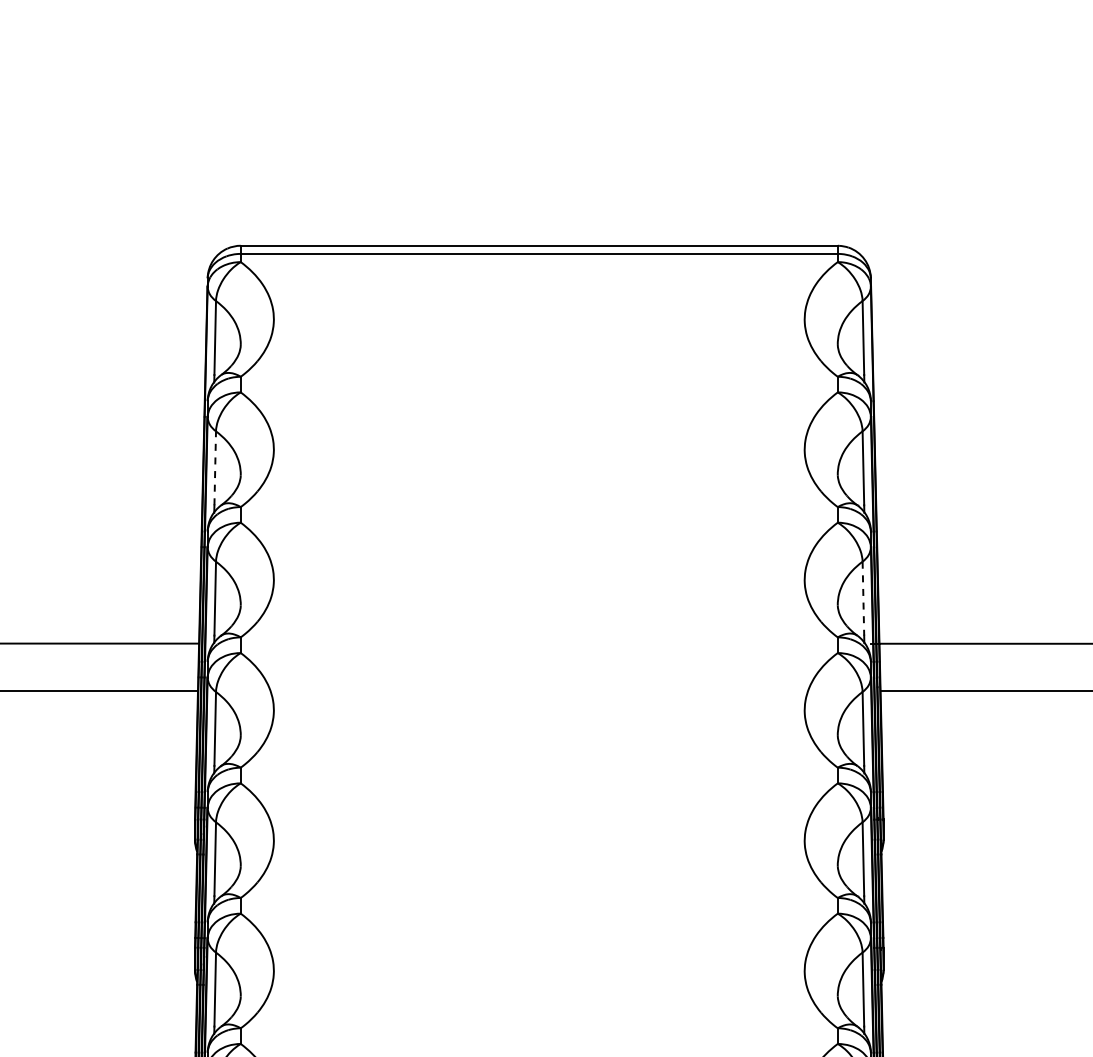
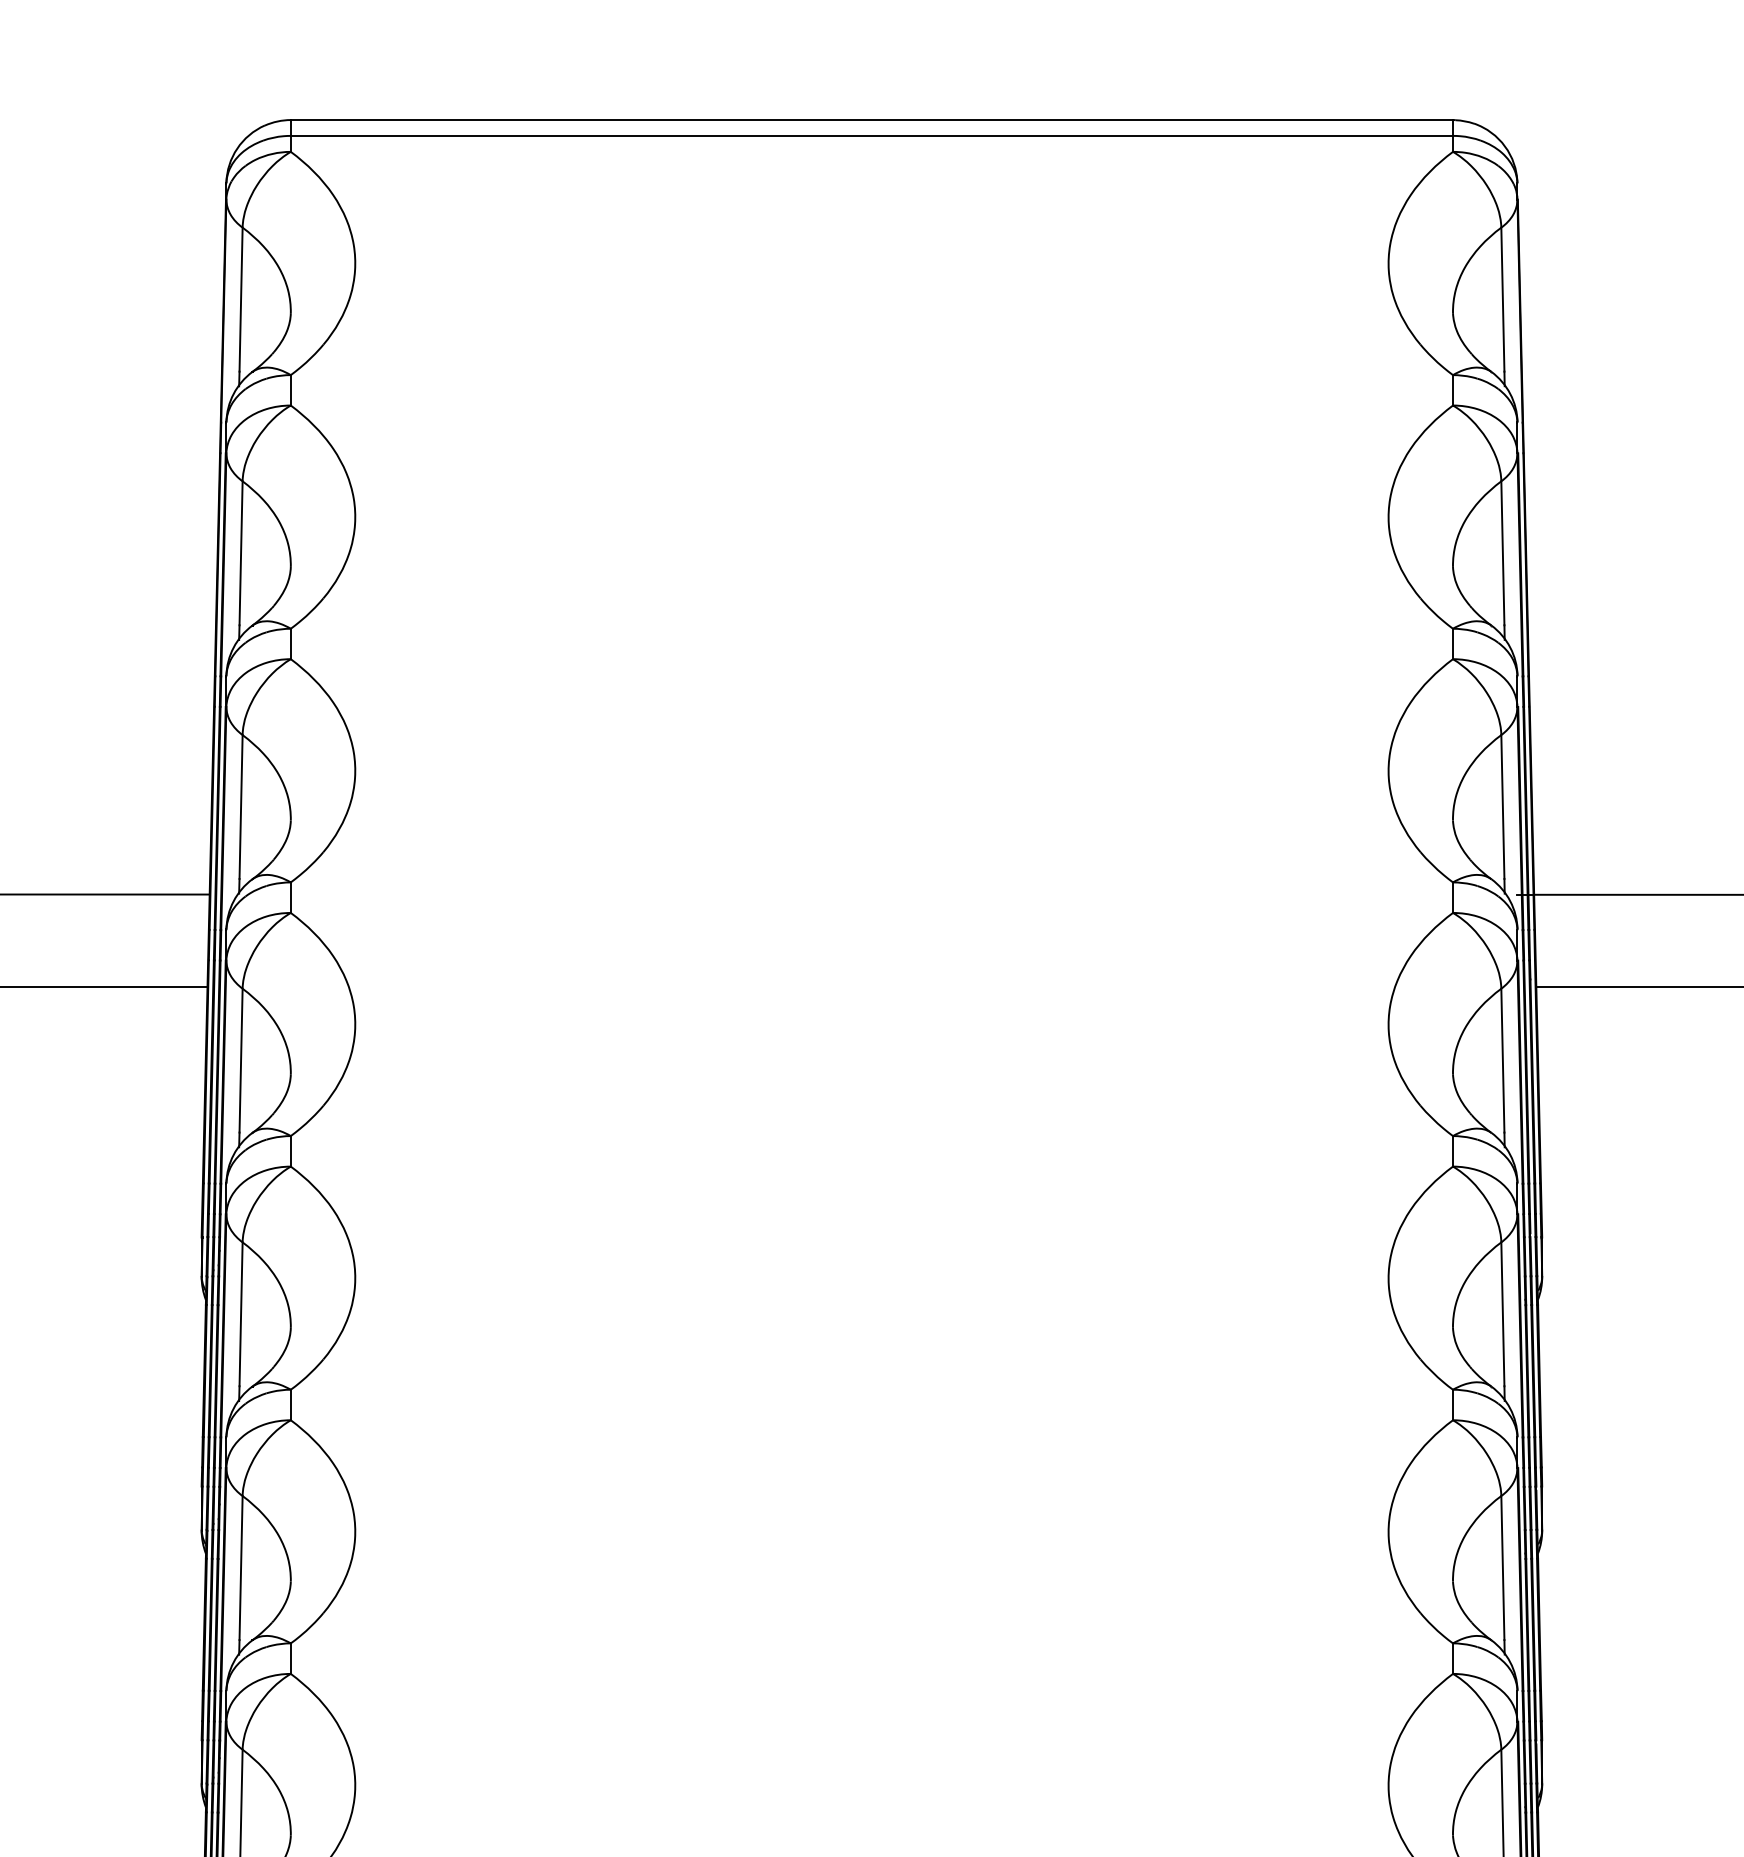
line: (215, 468) -> (241, 553), dashed -> solid
line: (863, 598) -> (1503, 806), dashed -> solid

